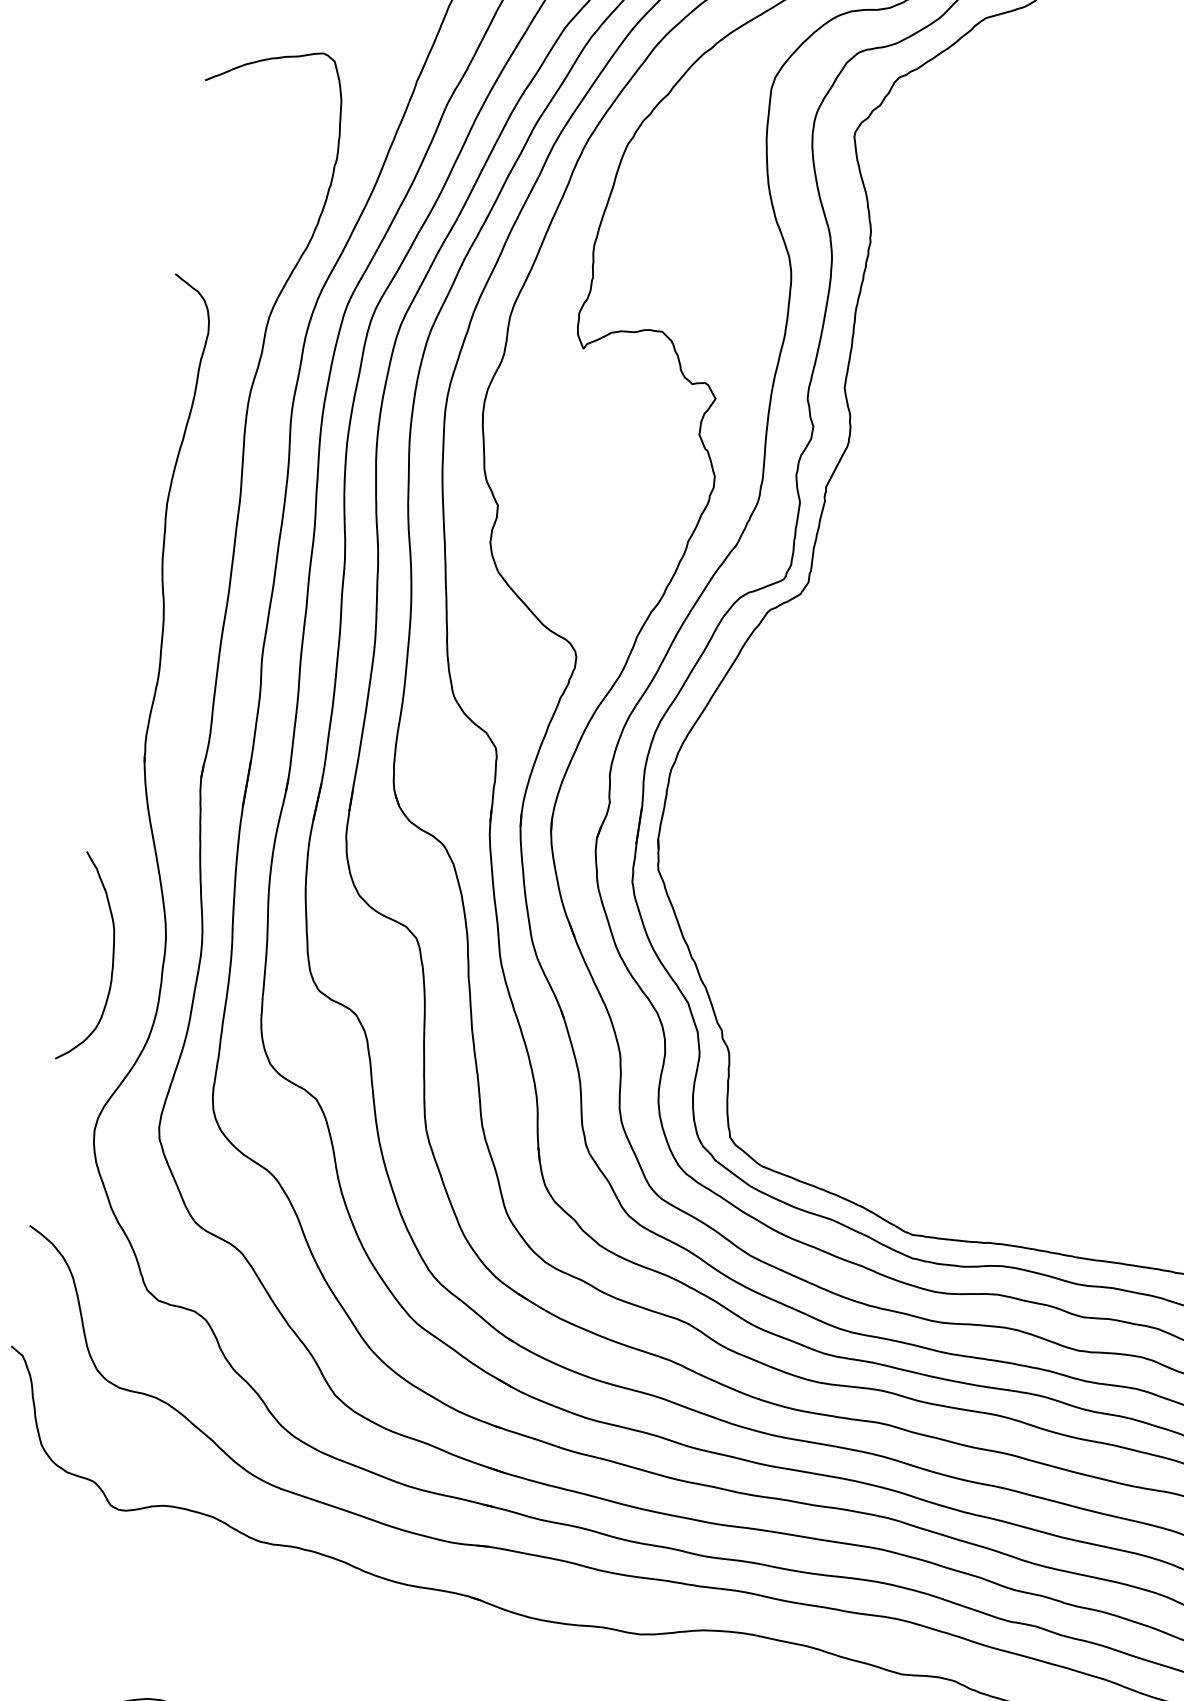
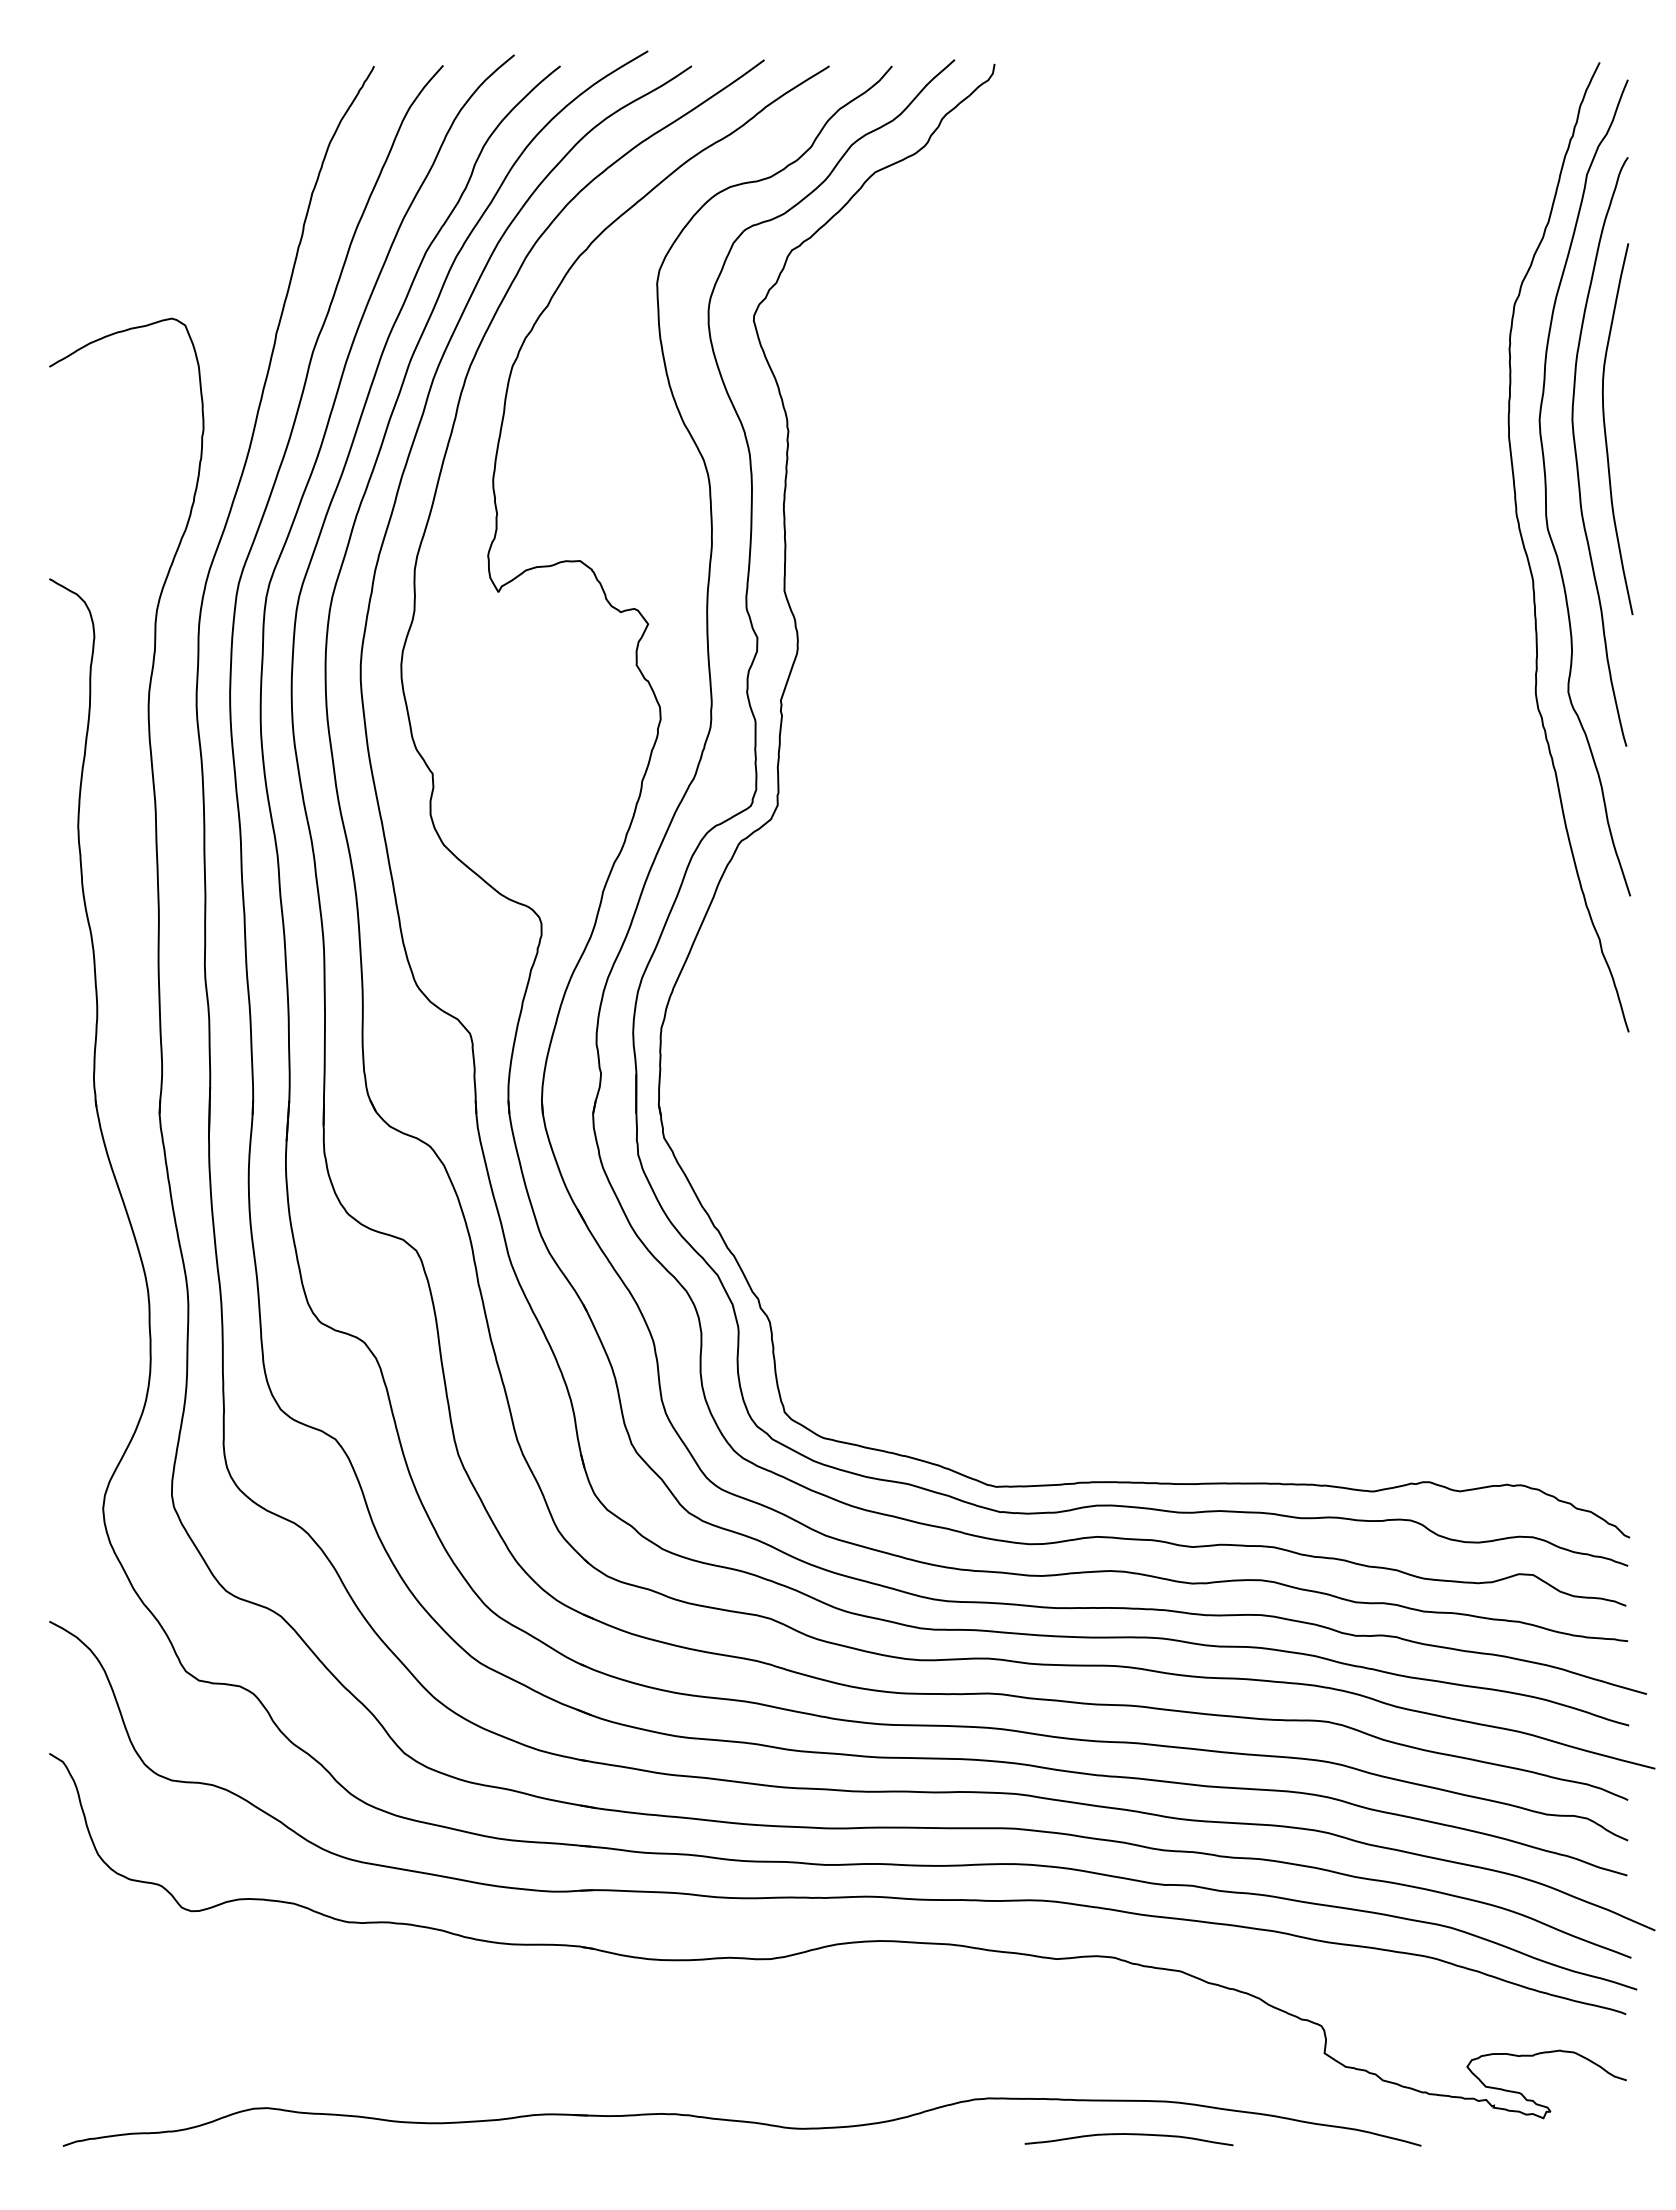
curve: (112, 961) -> (94, 1325), removed

